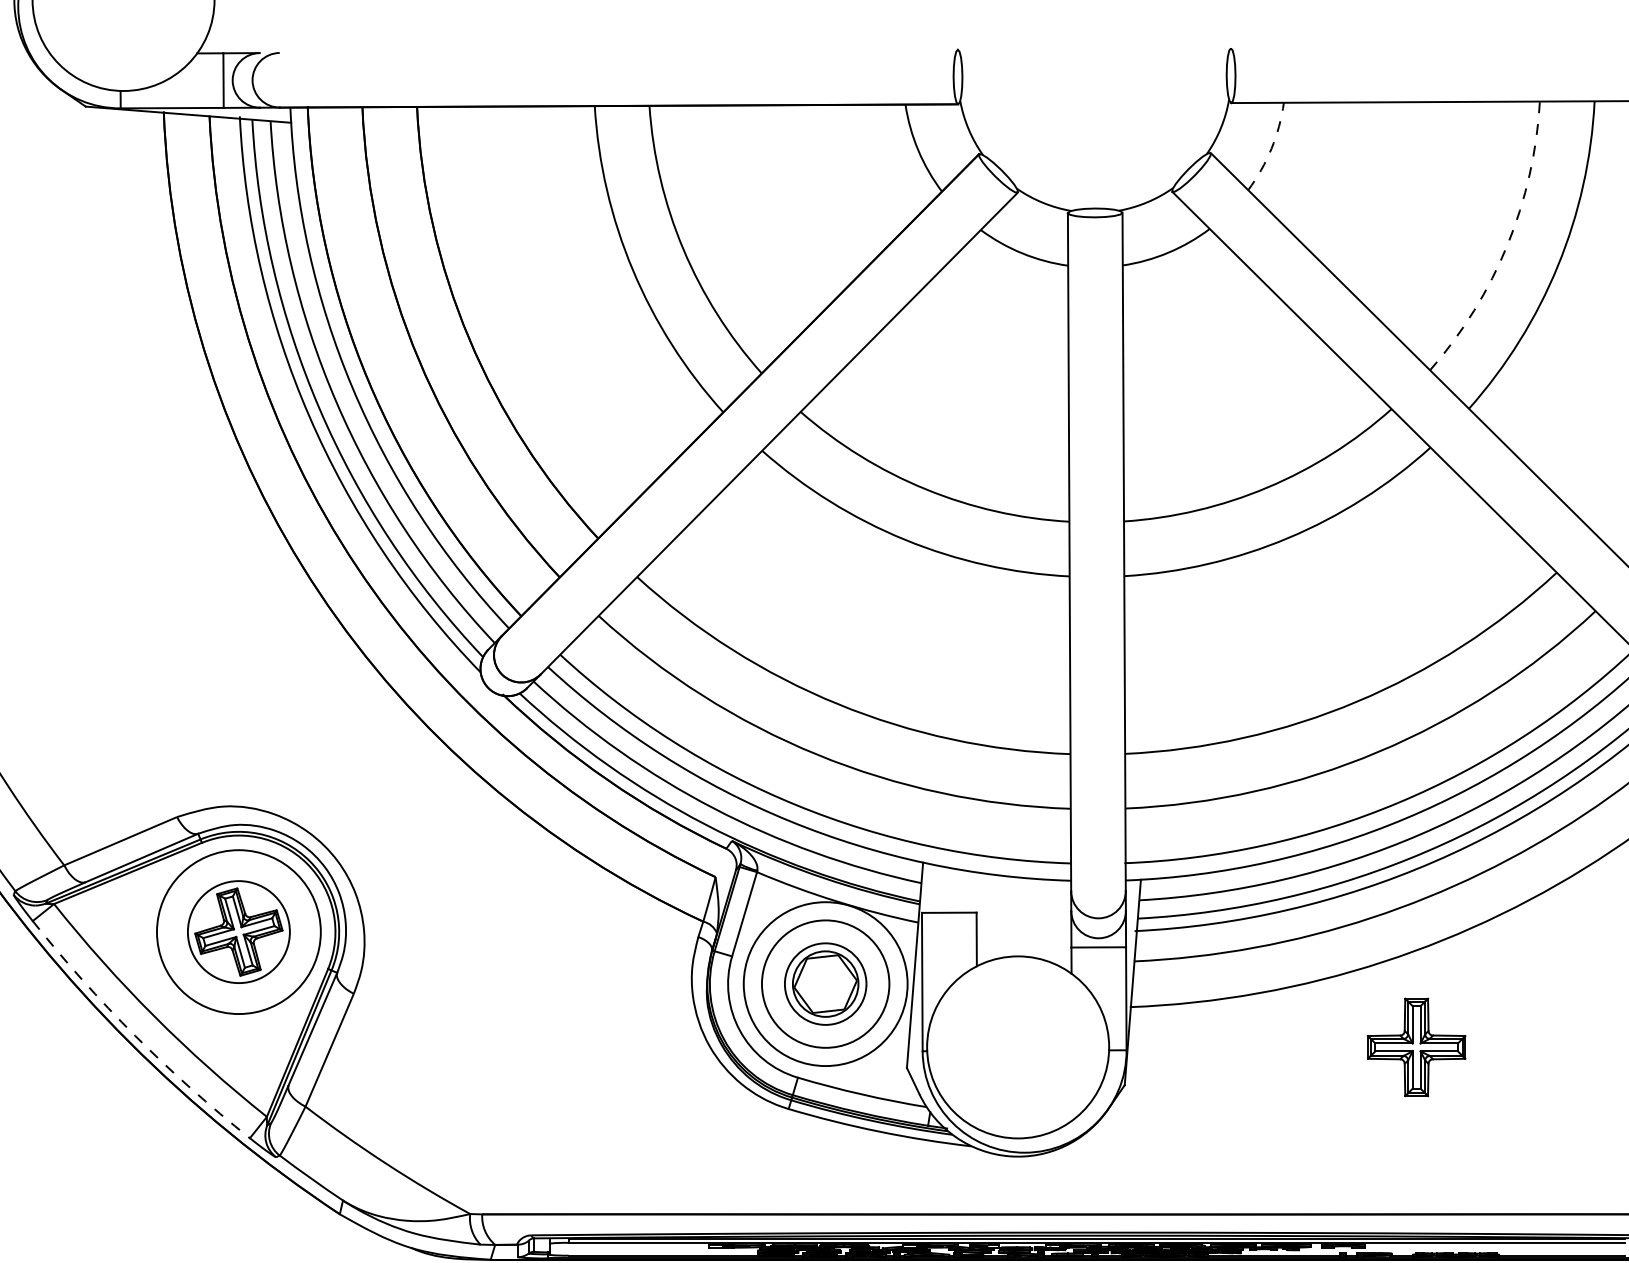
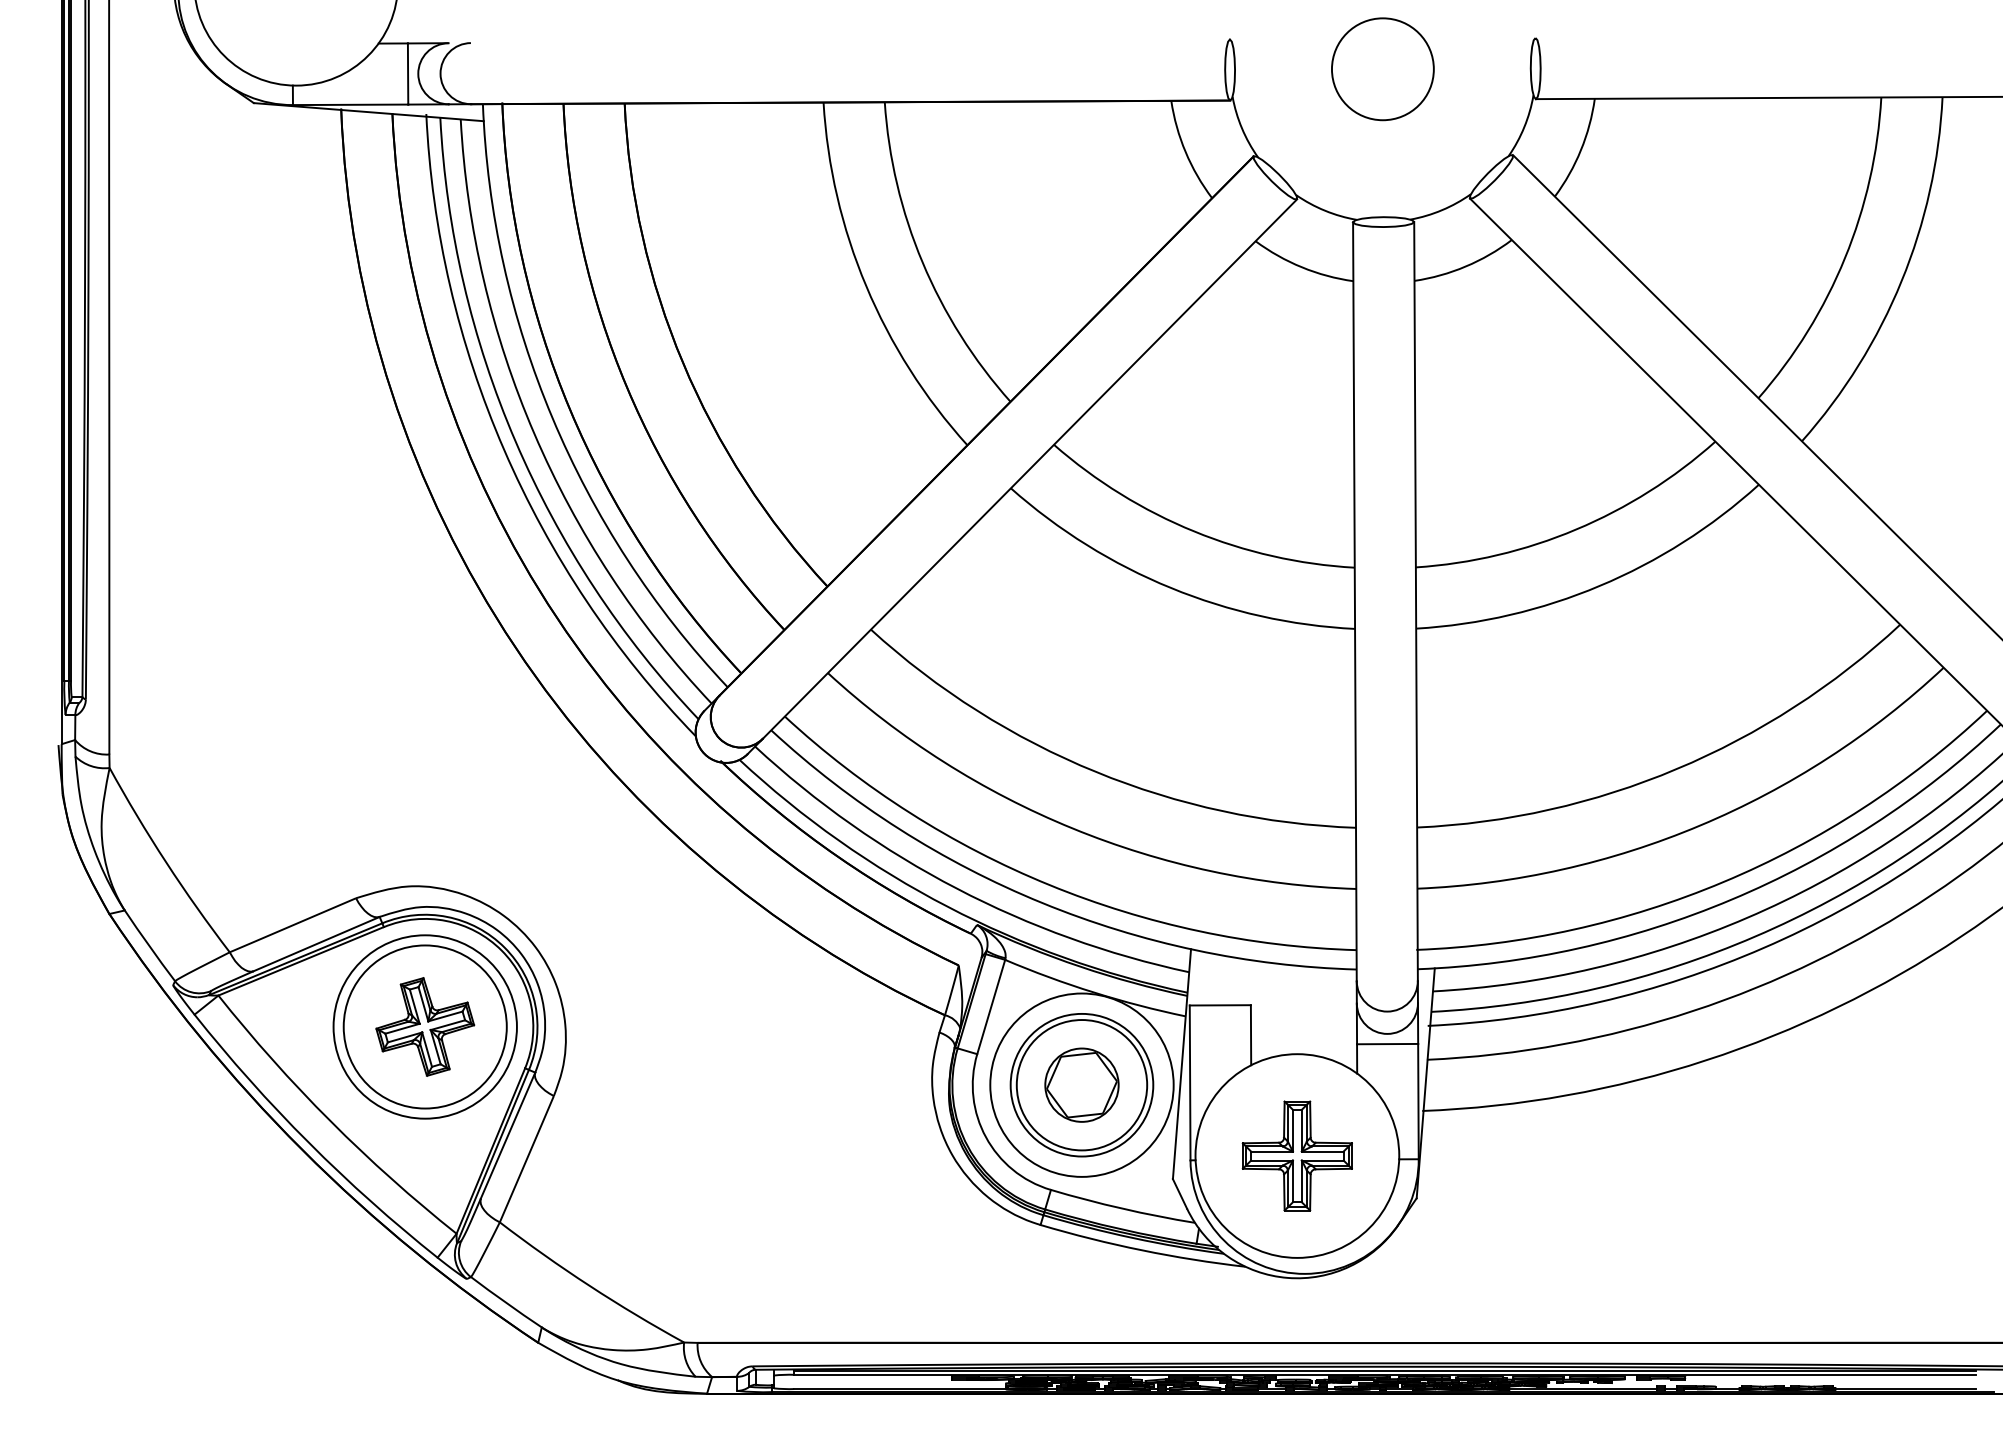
circle: (1094, 76) -> (1382, 69), added
arc: (1271, 148) -> (1580, 150), dashed -> solid
arc: (1507, 245) -> (1845, 258), dashed -> solid
circle: (238, 931) -> (424, 1026), size x1.43
circle: (825, 984) -> (1081, 1085), size x1.43
arc: (135, 1036) -> (309, 1143), dashed -> solid
part: (1415, 1046) -> (1296, 1155), moved

